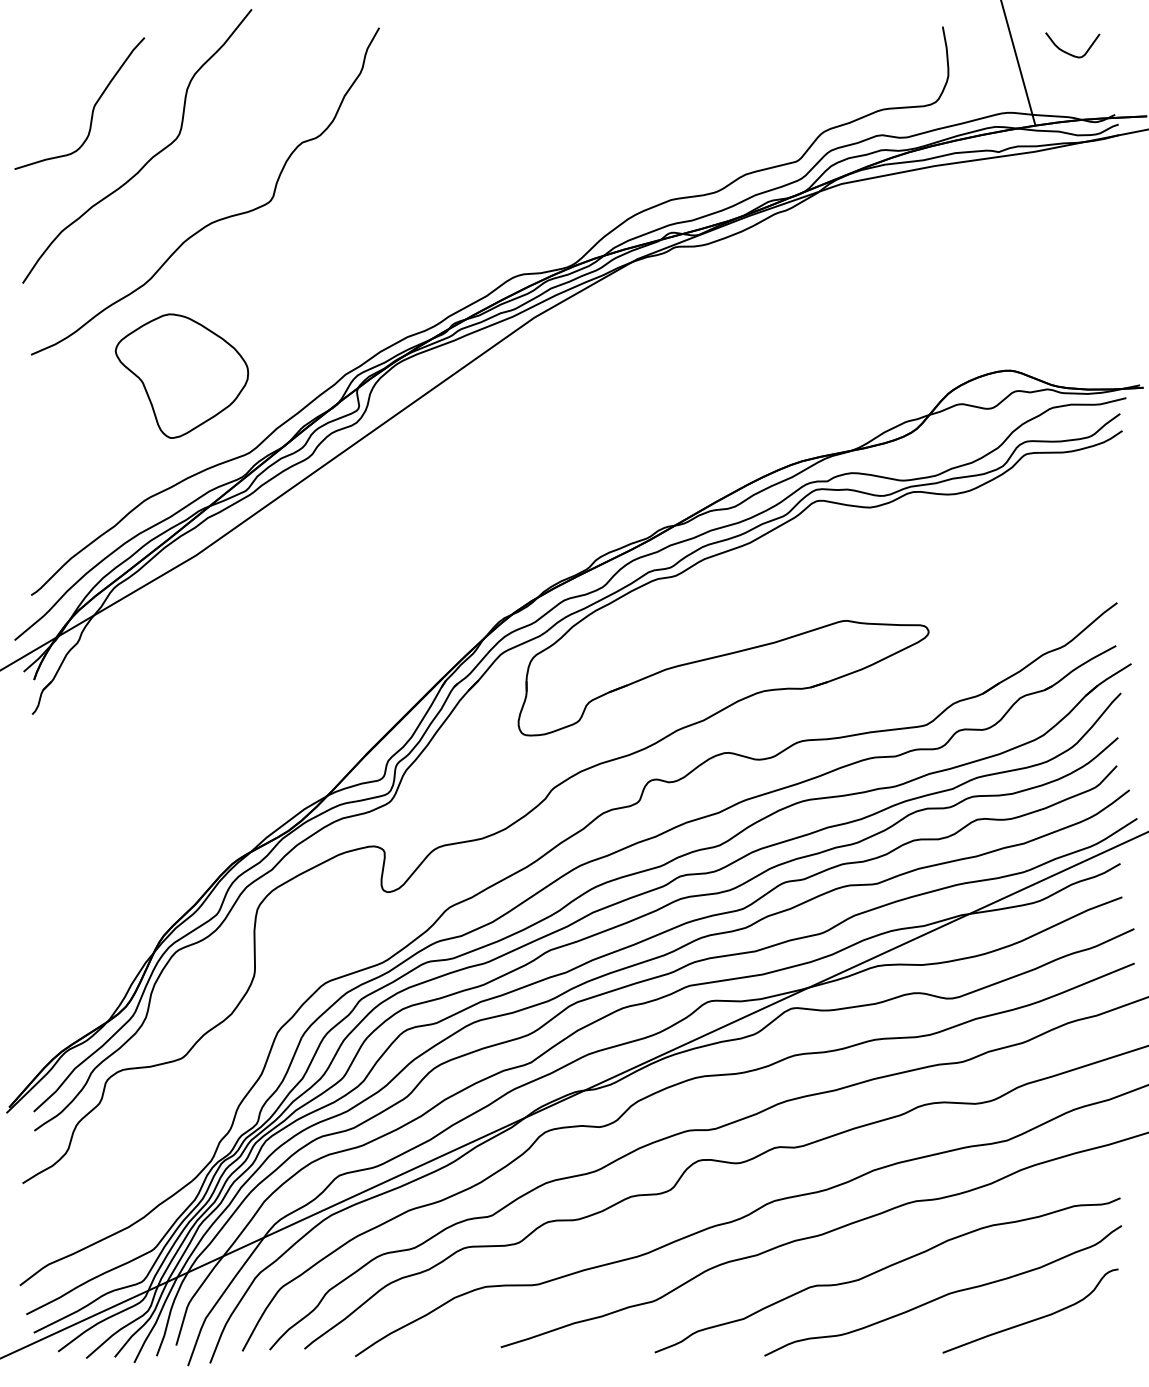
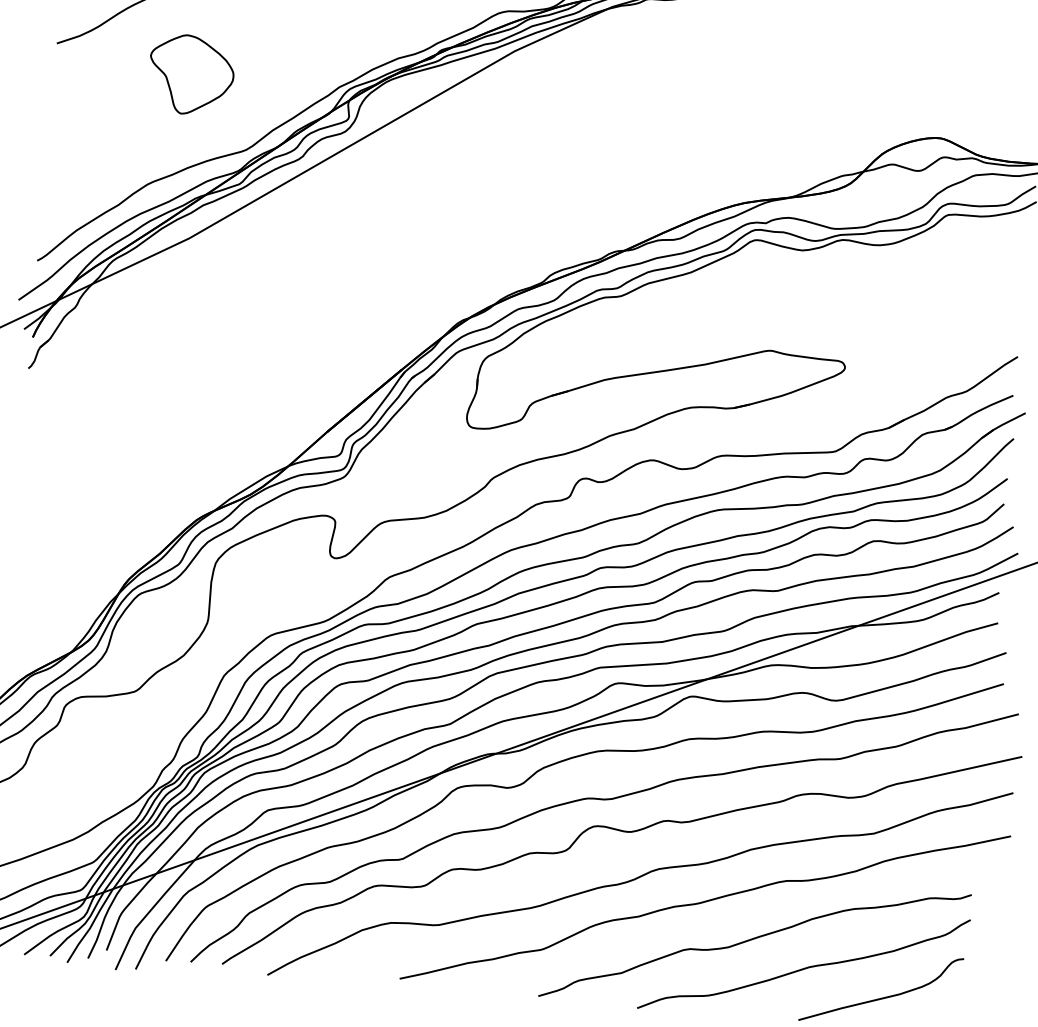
part: (181, 375) -> (191, 74), size x0.7

